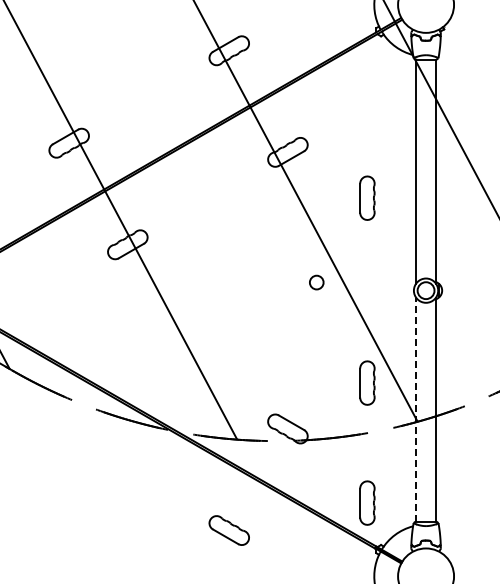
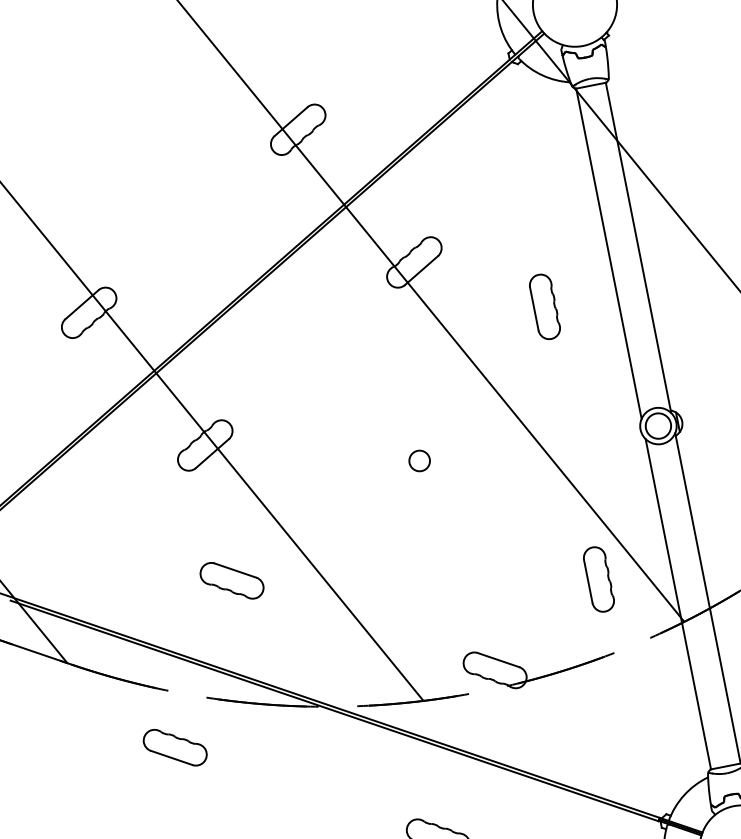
circle: (316, 282) -> (419, 460), moved
part: (127, 336) -> (231, 580), added
line: (416, 409) -> (679, 604), dashed -> solid
part: (68, 437) -> (174, 746), added
part: (367, 502) -> (633, 755), removed

